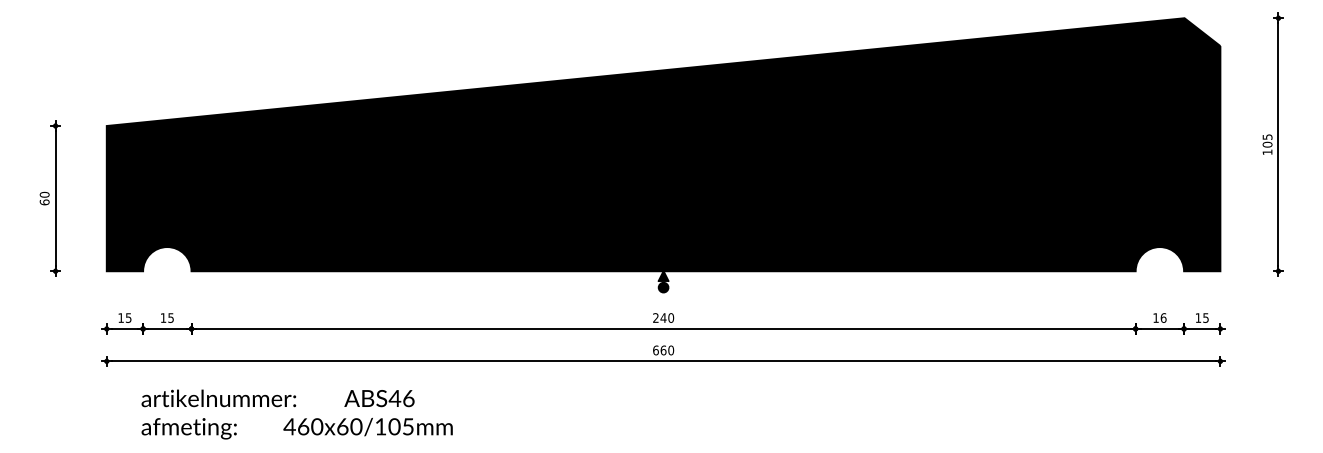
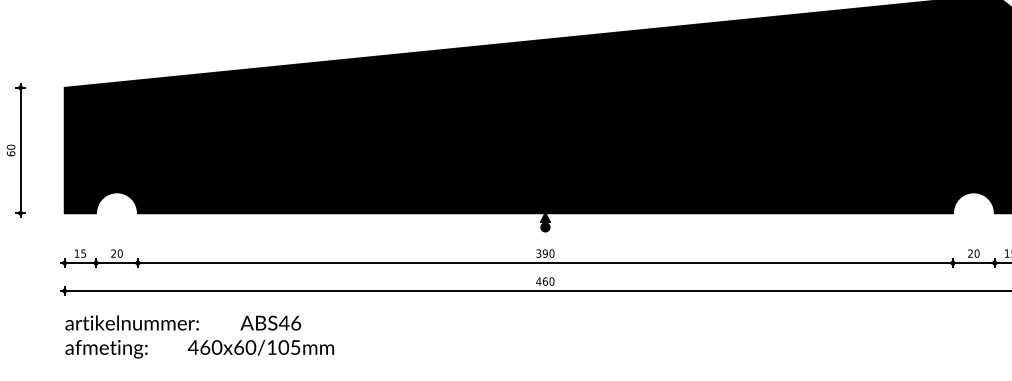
text: (166, 317) -> (116, 253), 15 -> 20
text: (659, 317) -> (541, 253), 240 -> 390
text: (1159, 317) -> (973, 253), 16 -> 20
text: (655, 350) -> (538, 281), 660 -> 460
text: (296, 414) -> (199, 336), moved

